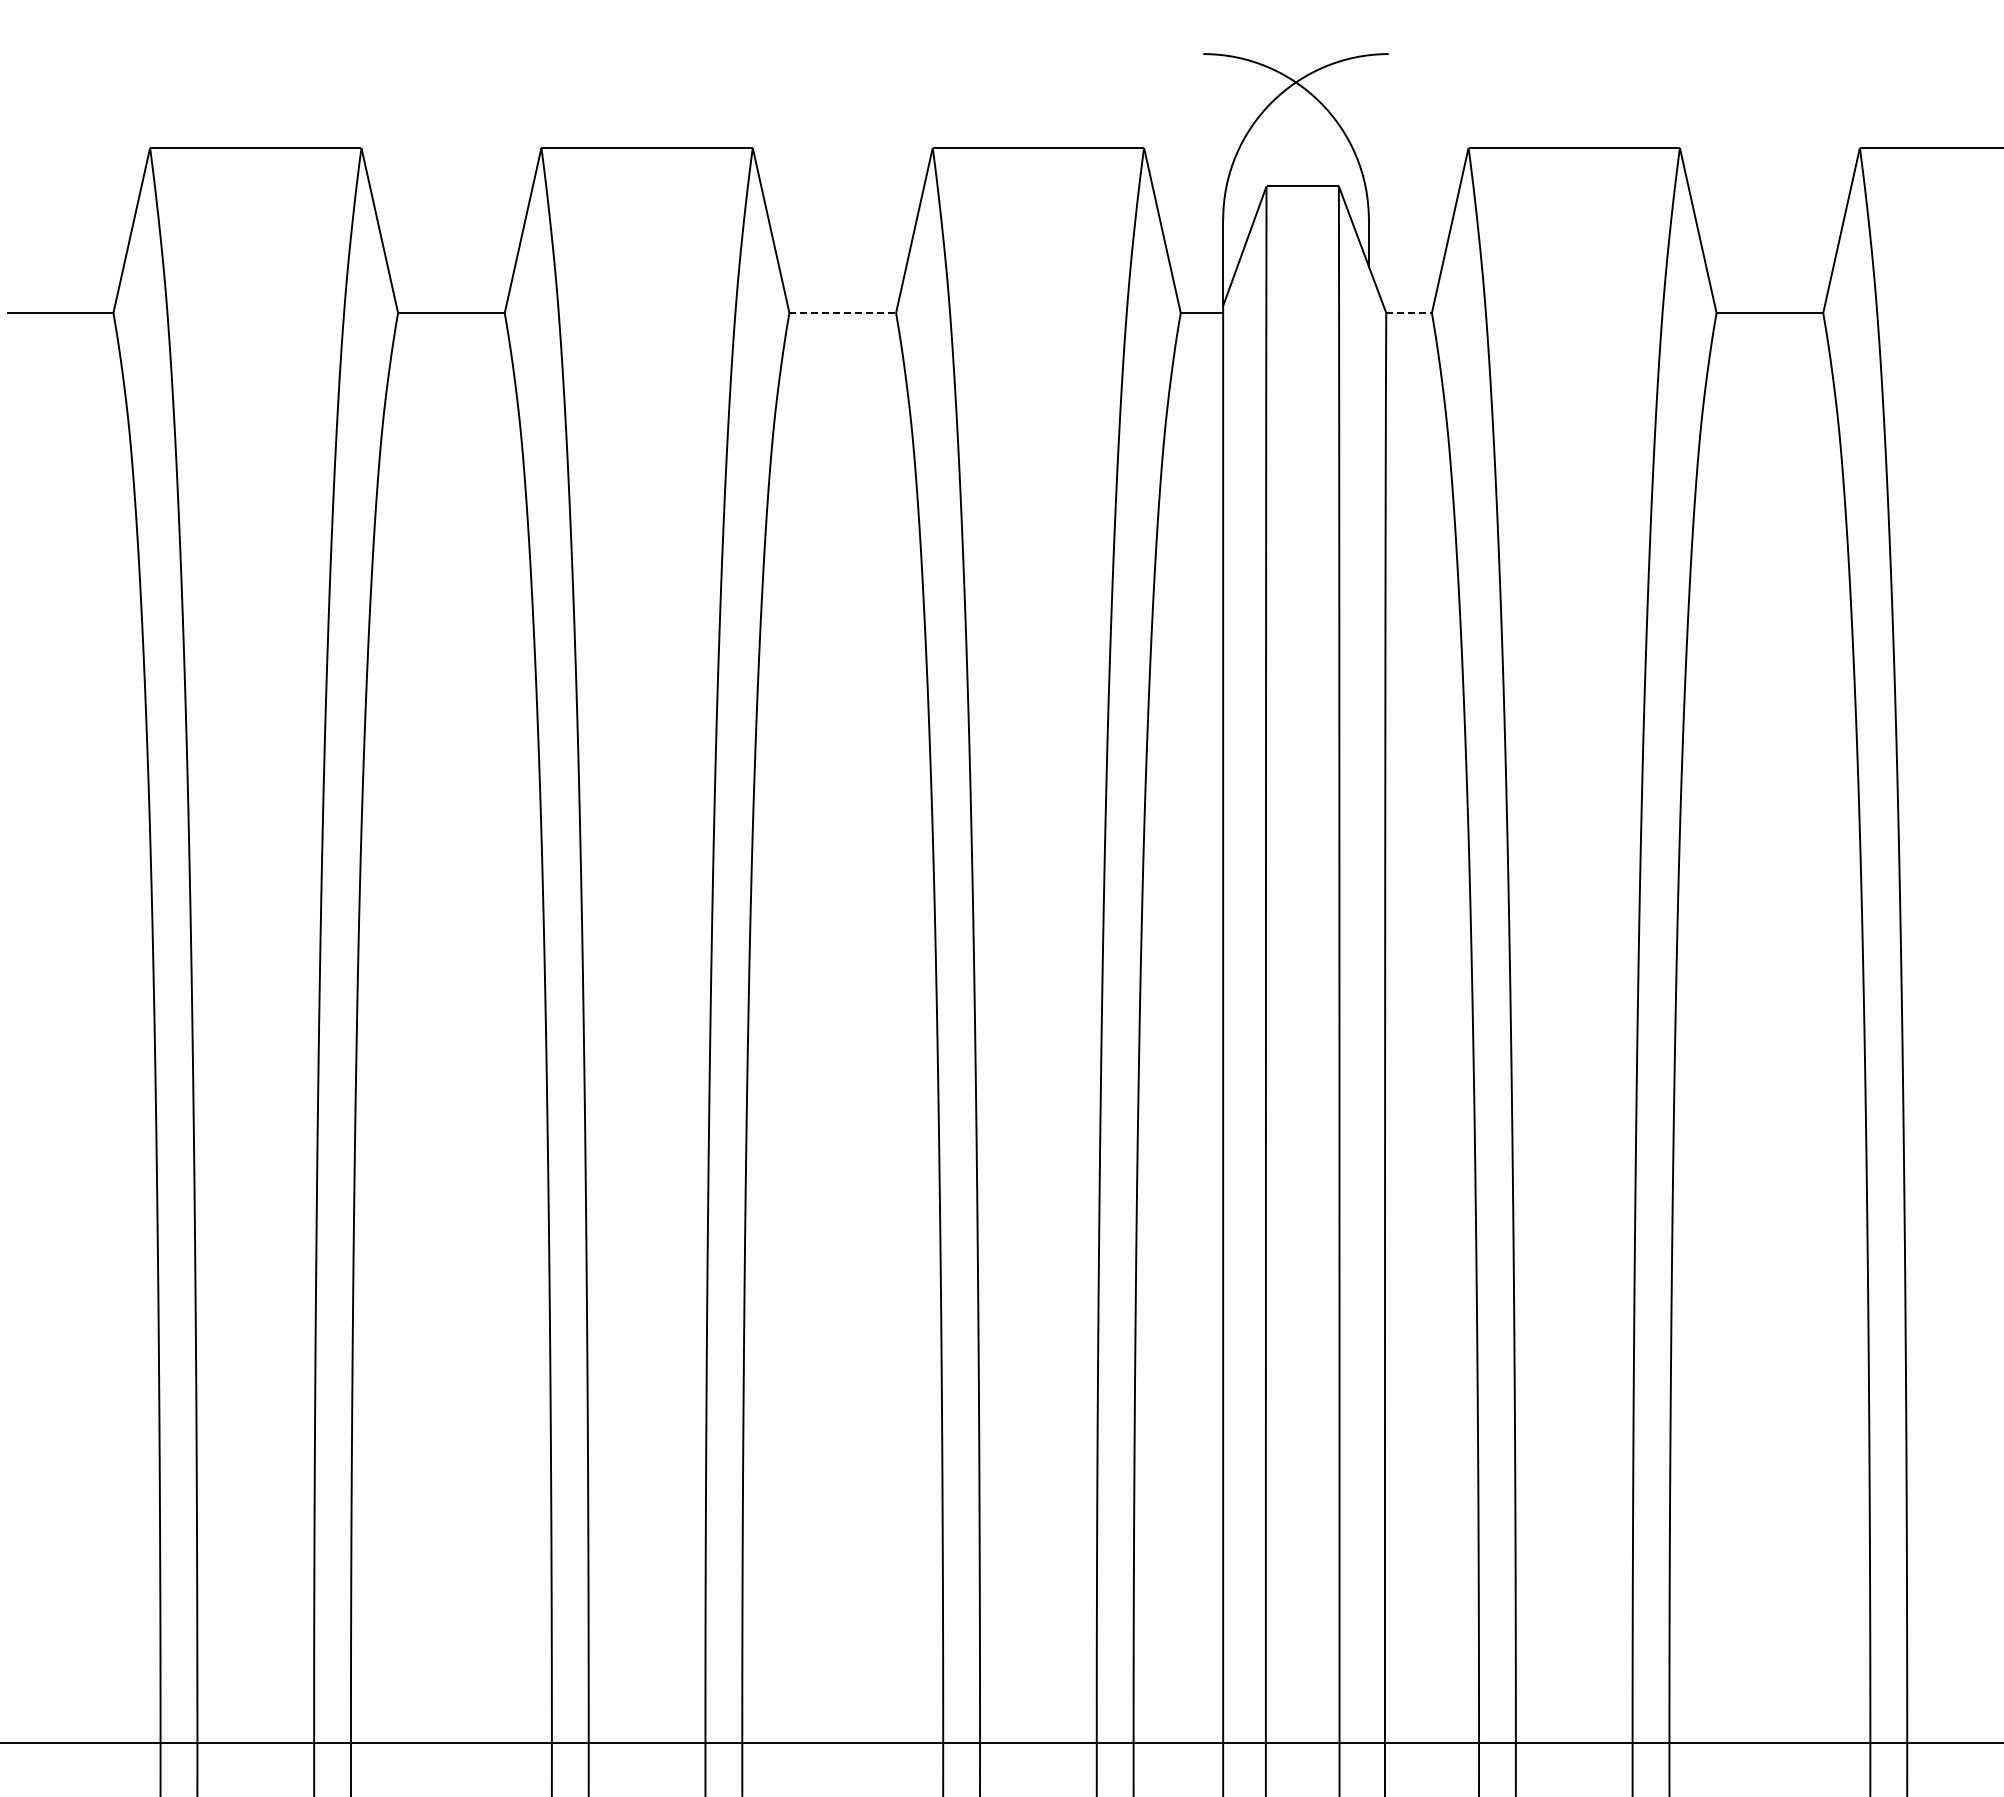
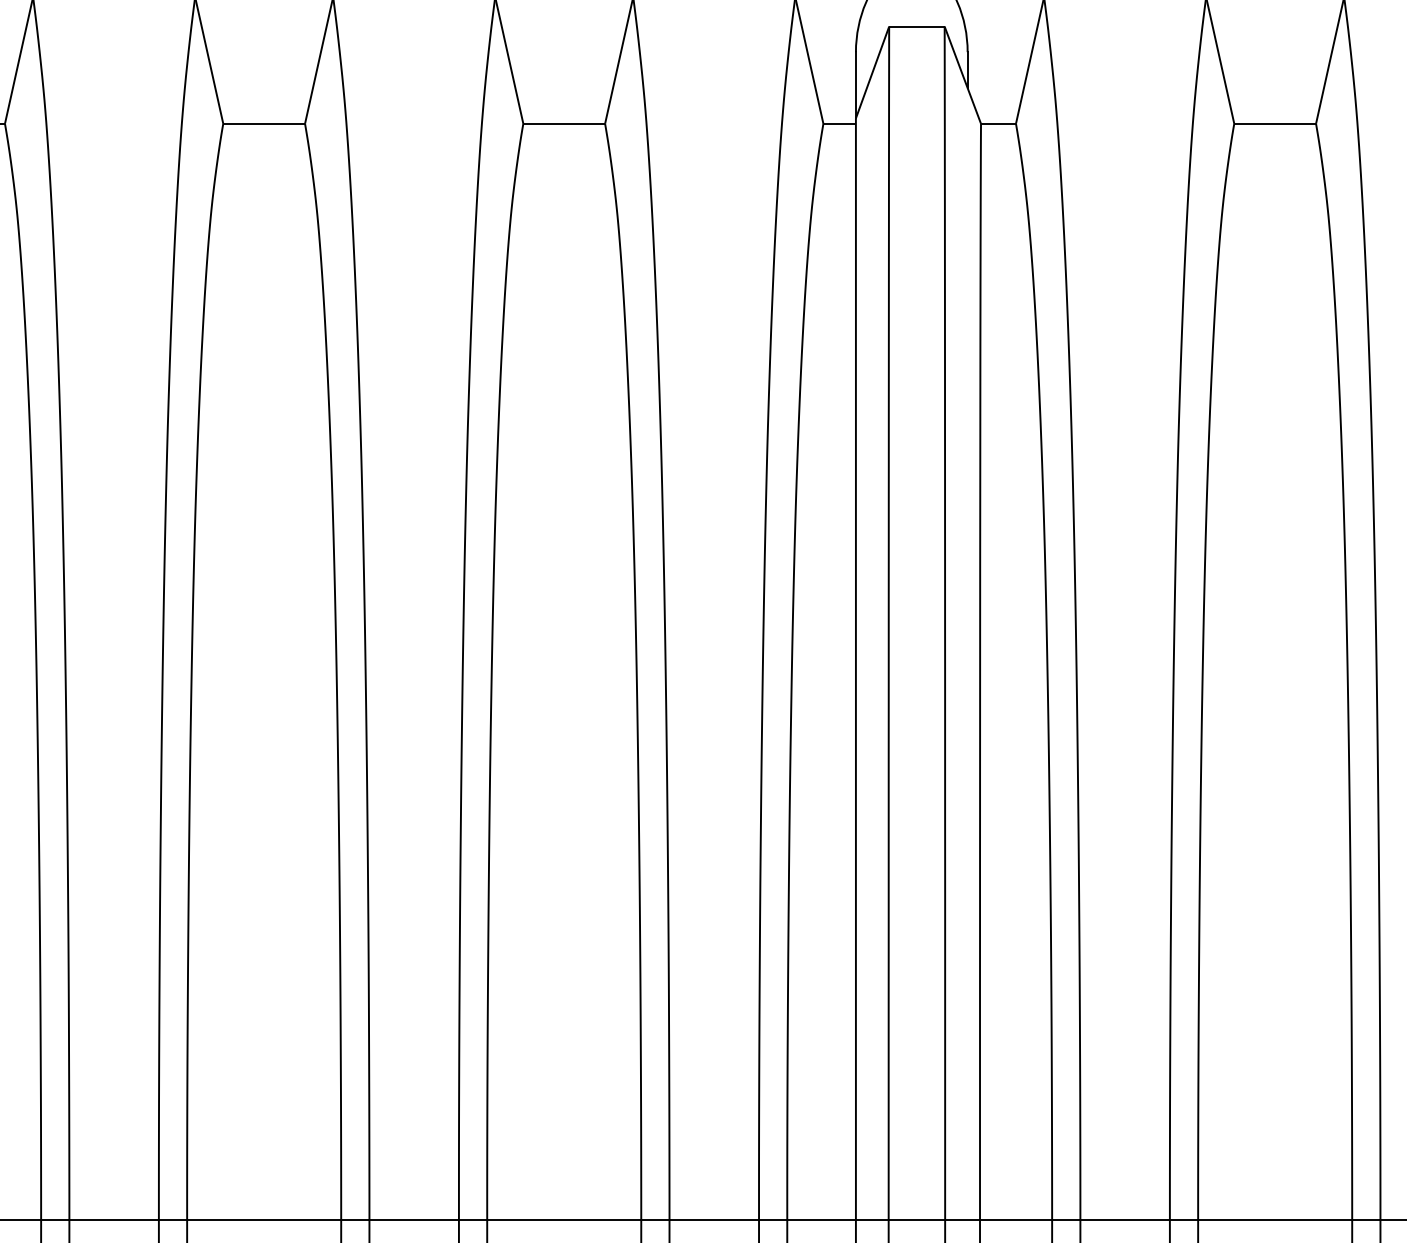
line: (842, 313) -> (564, 124), dashed -> solid
line: (1409, 313) -> (998, 124), dashed -> solid

